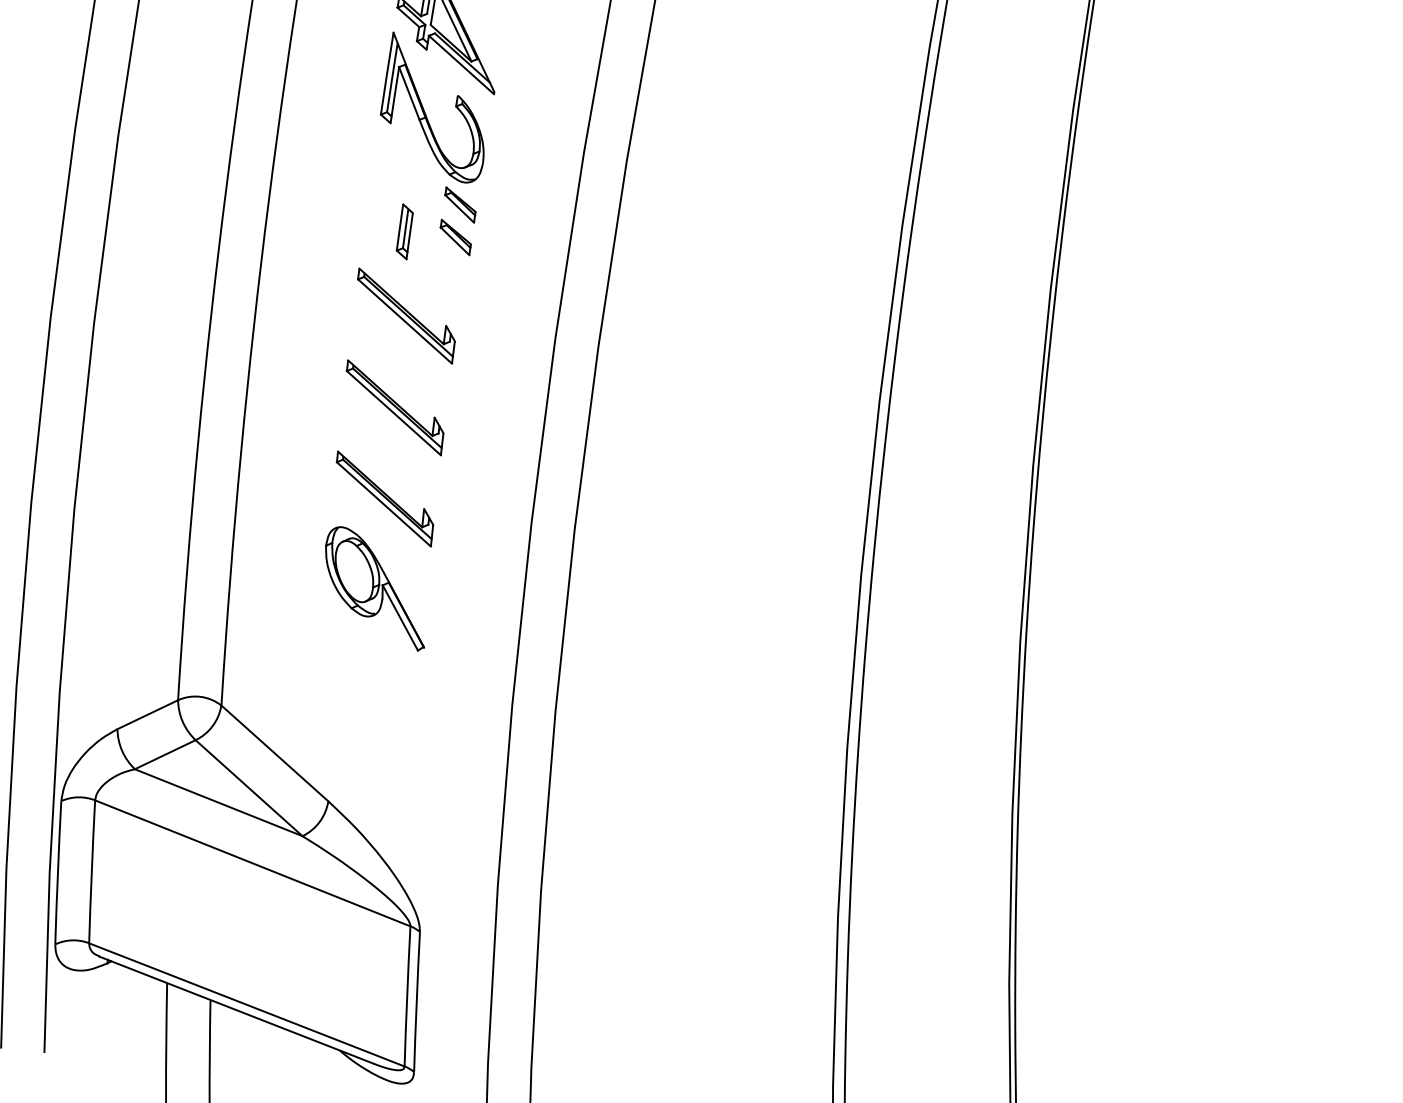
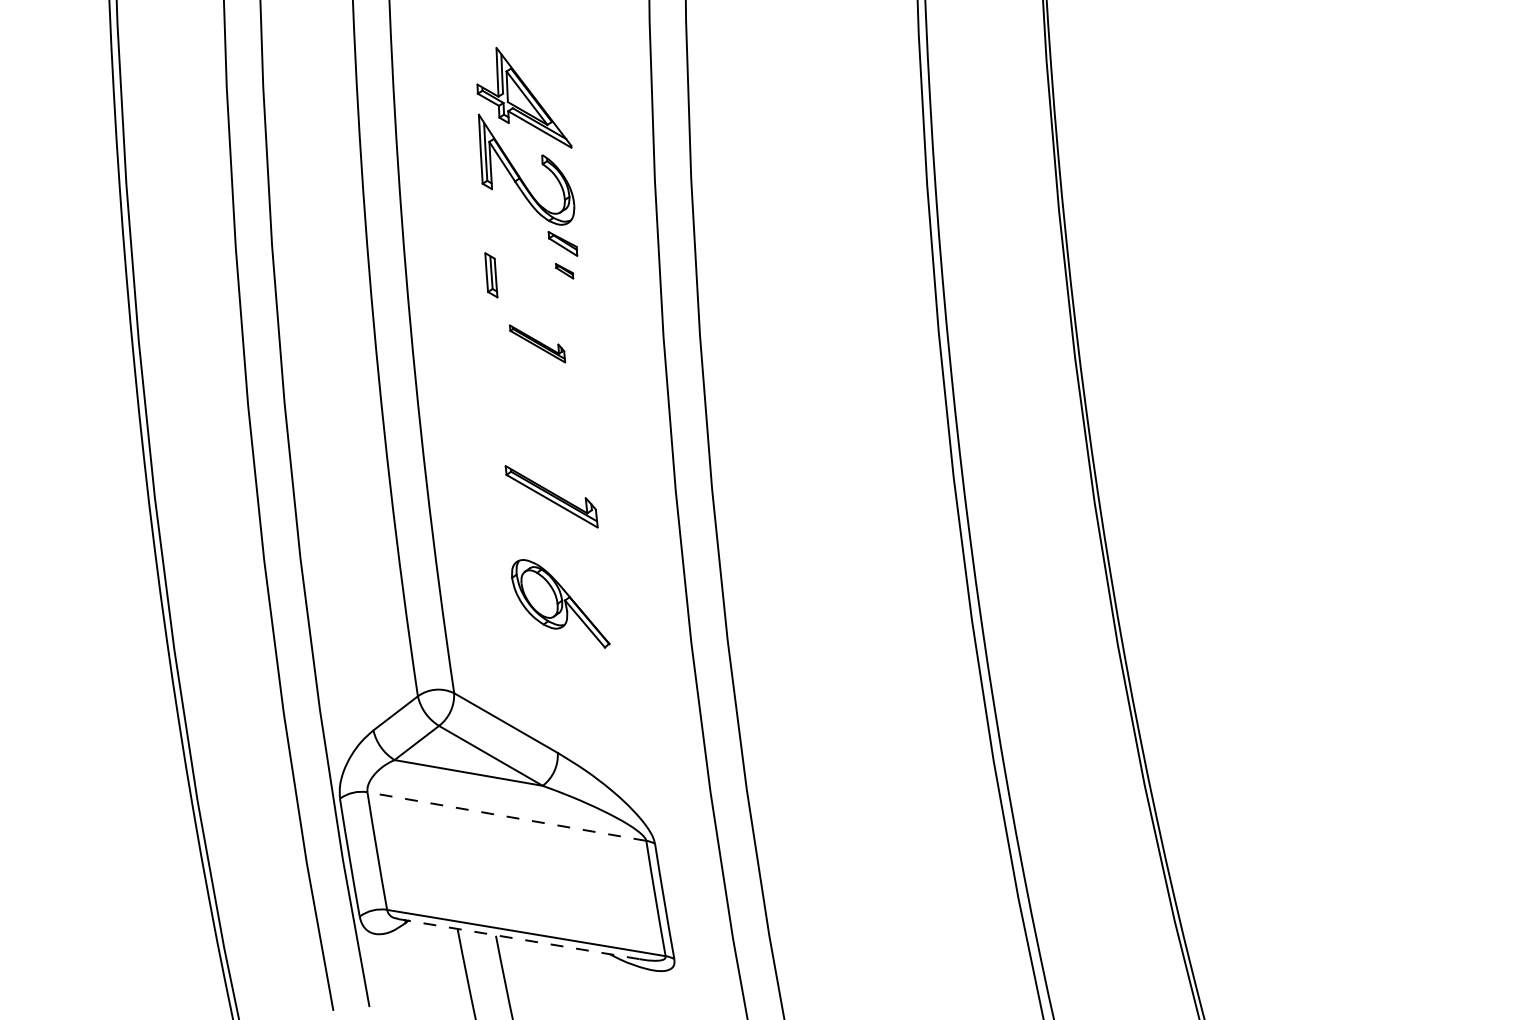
part: (404, 232) -> (491, 275), moved
part: (455, 237) -> (564, 271), size x0.6
part: (405, 315) -> (537, 343), size x0.6
part: (394, 407) -> (544, 420), removed
part: (376, 587) -> (560, 603), moved
line: (252, 863) -> (506, 816), solid -> dashed
line: (237, 1010) -> (519, 939), solid -> dashed

